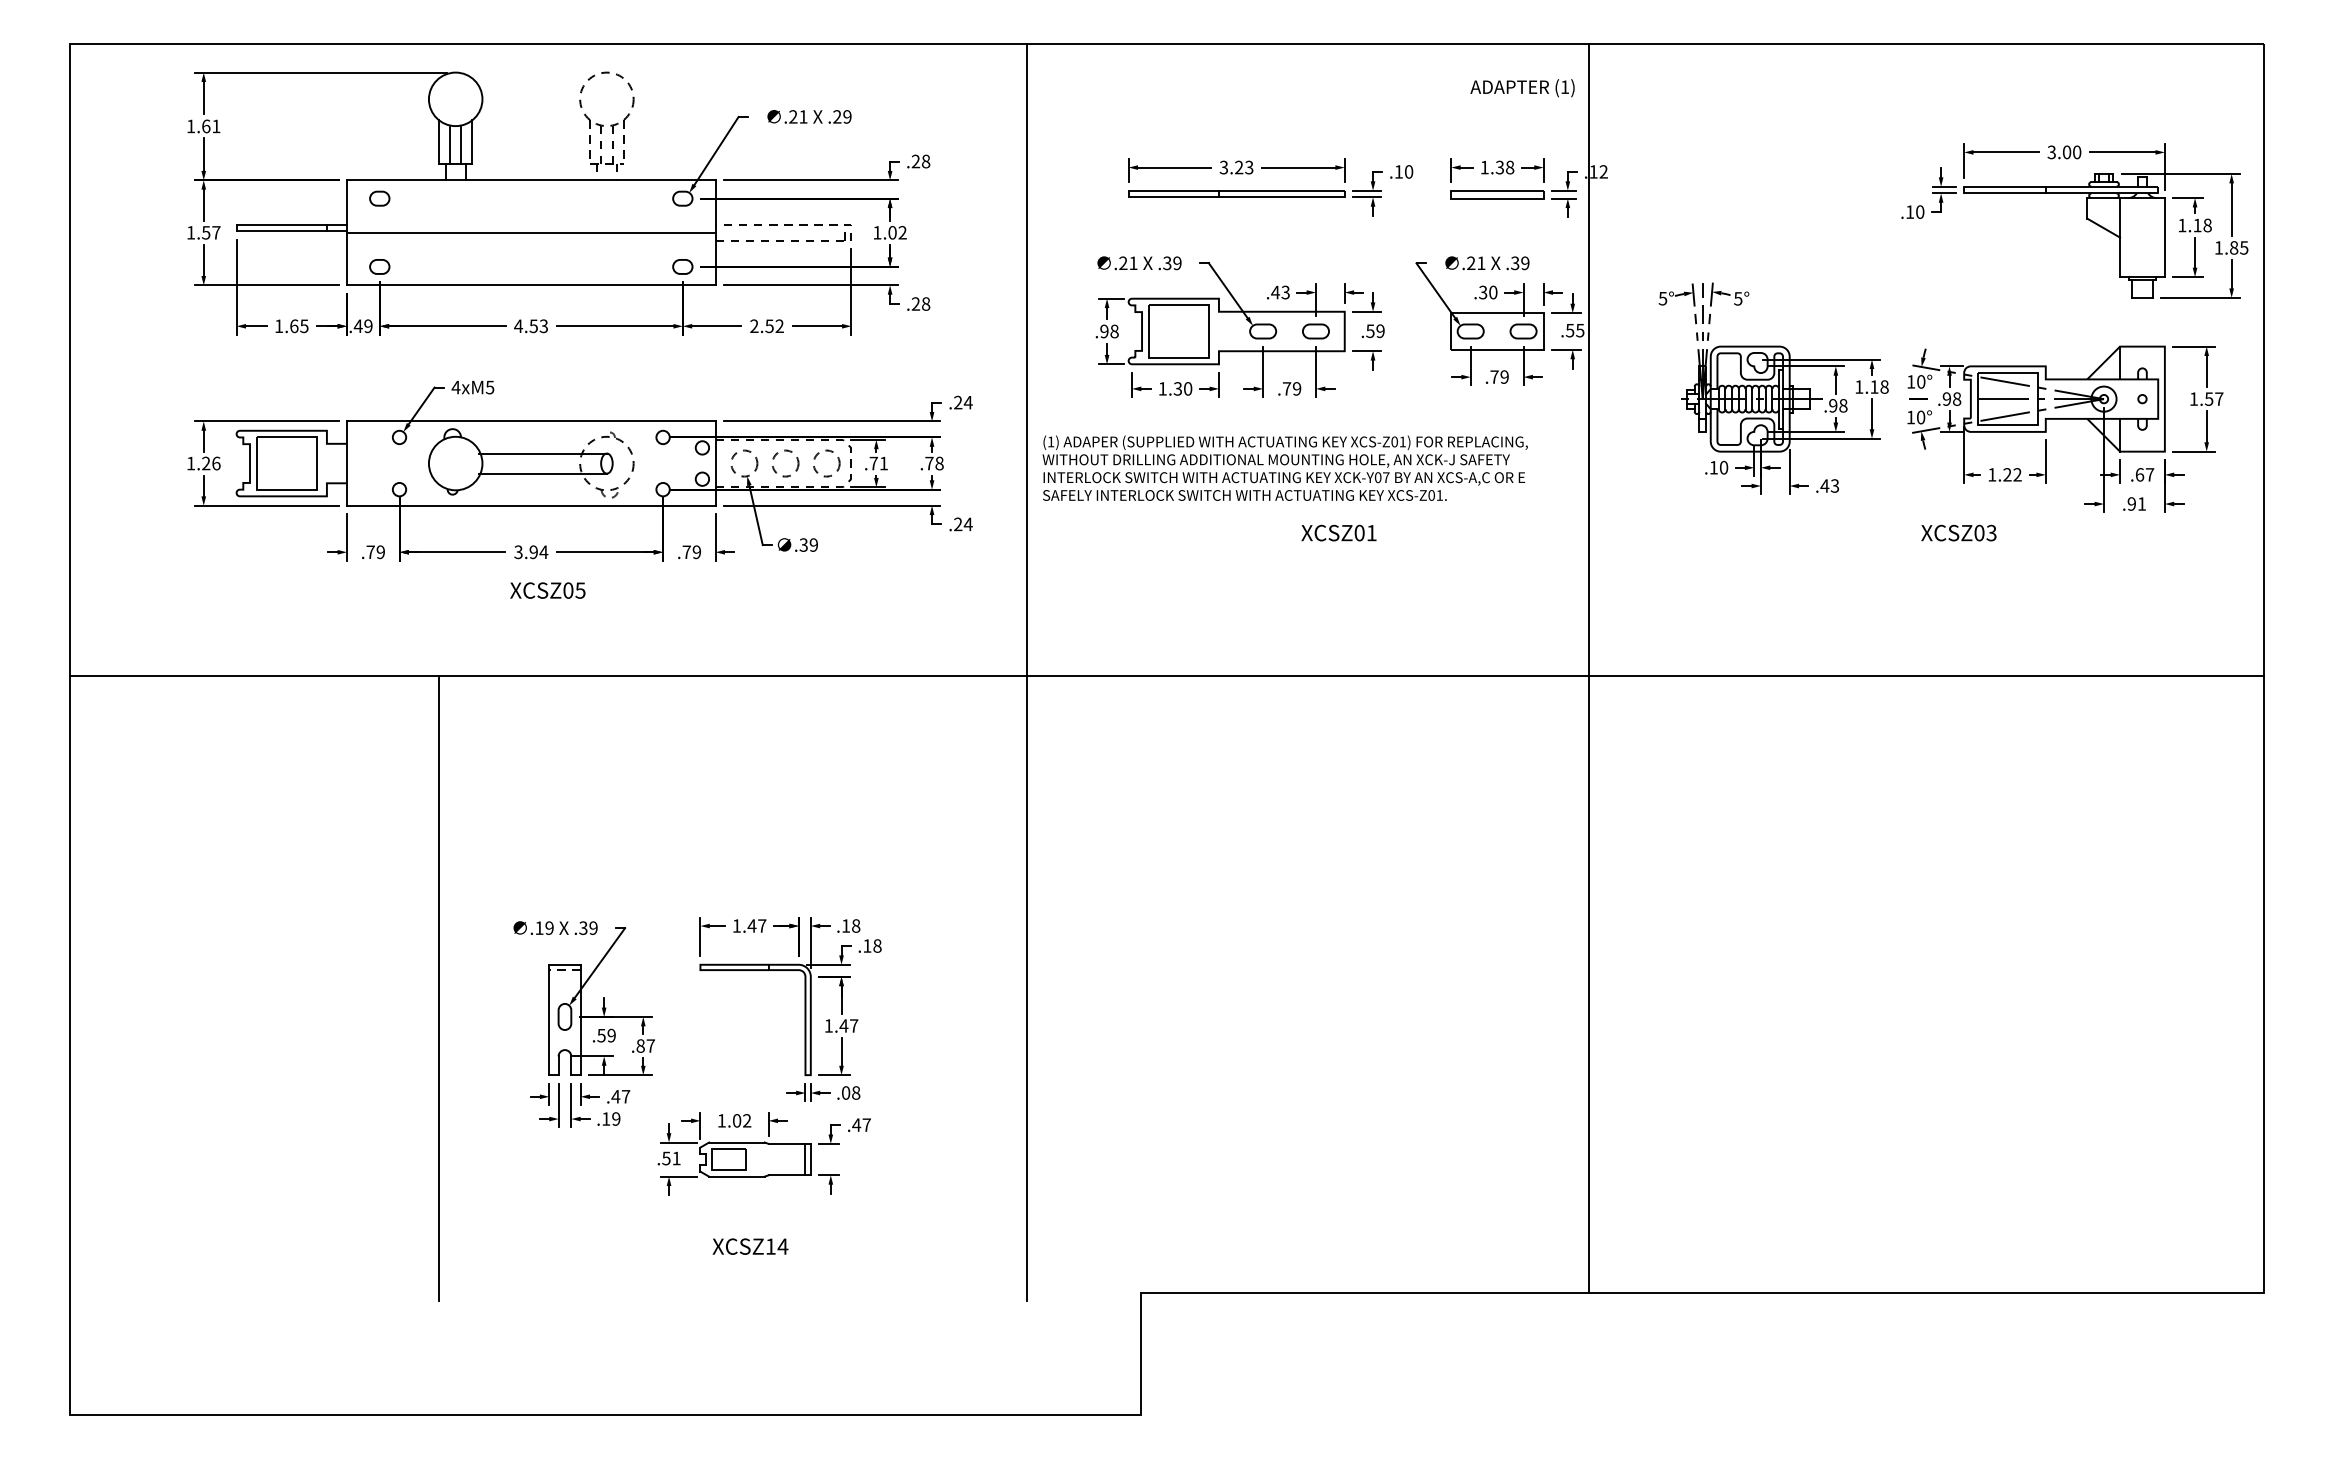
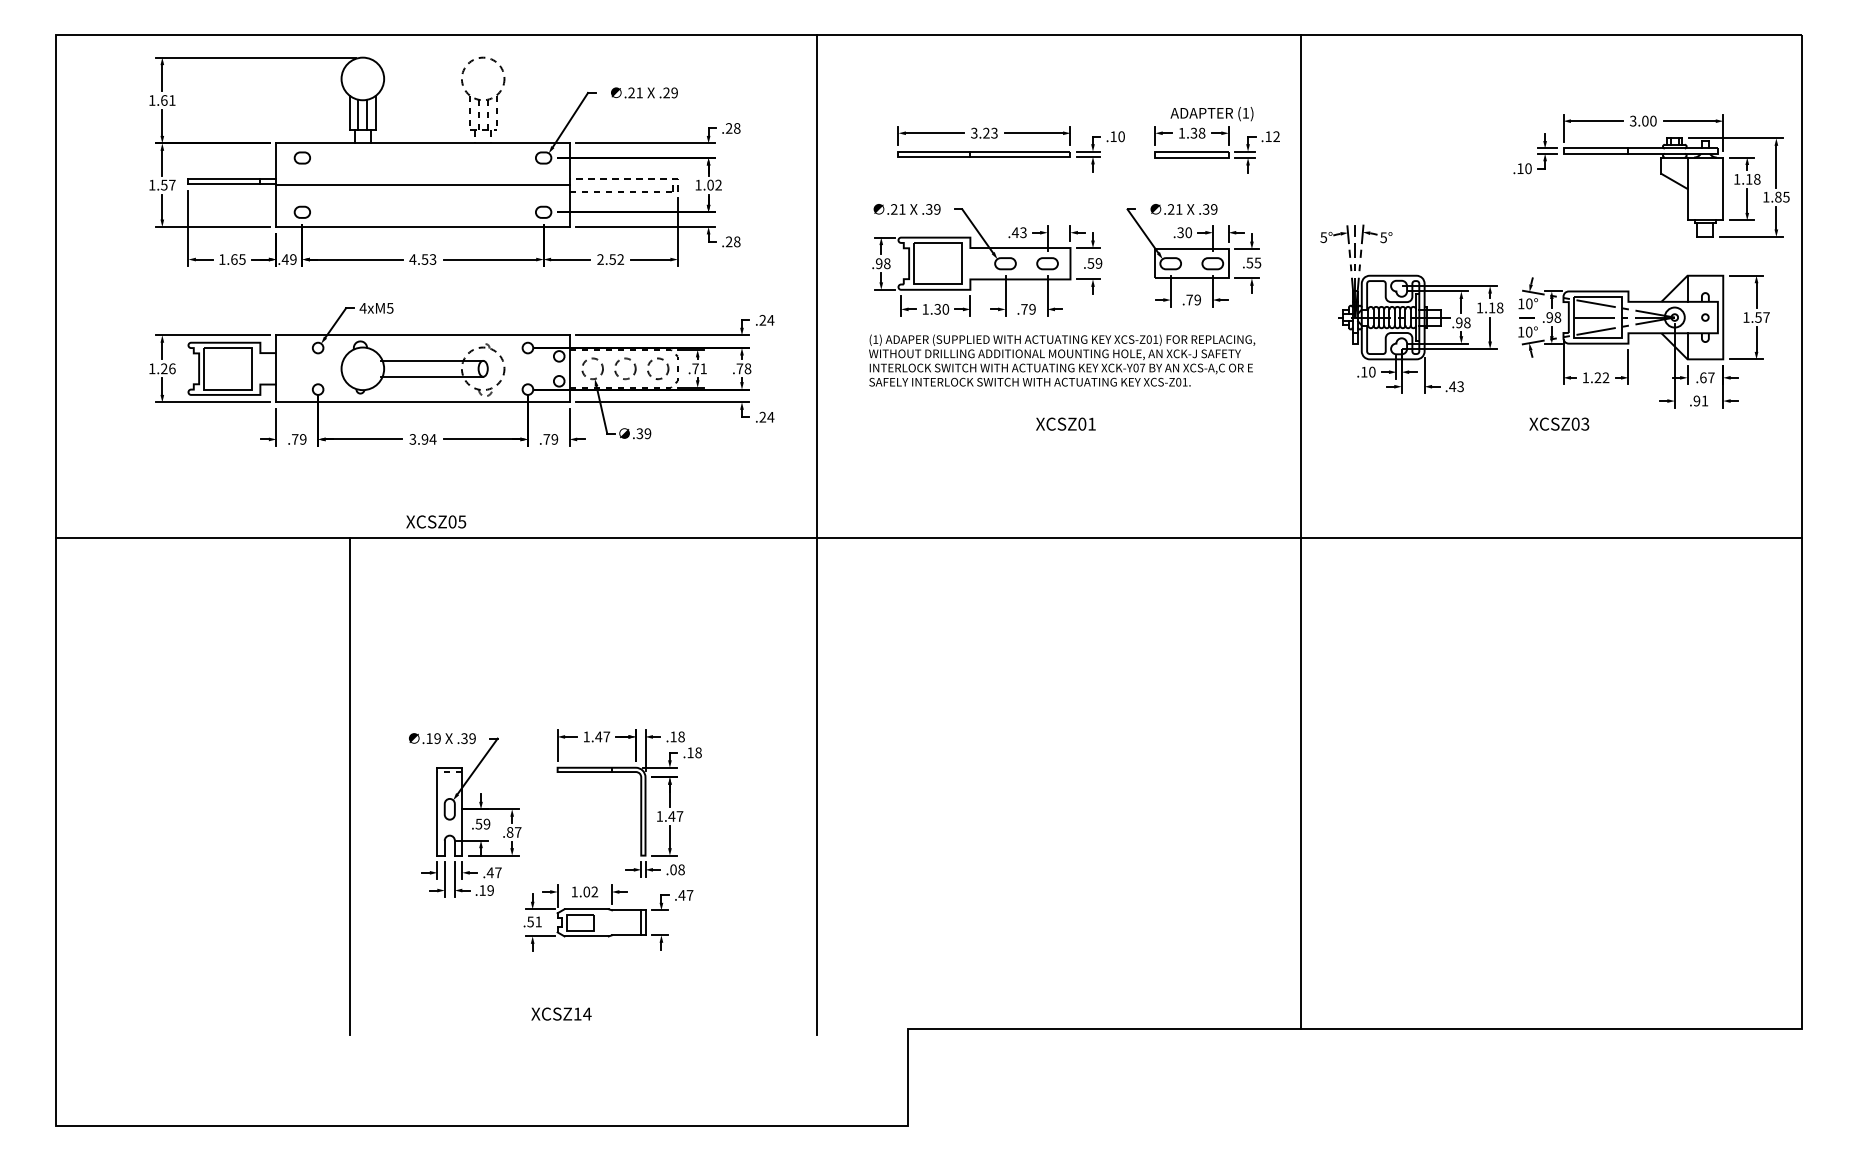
text: (1521, 88) -> (1211, 114), moved
text: (1285, 468) -> (1062, 360), moved
text: (548, 590) -> (436, 521), moved
line: (1588, 667) -> (1300, 531), moved
text: (750, 1245) -> (561, 1013), moved

